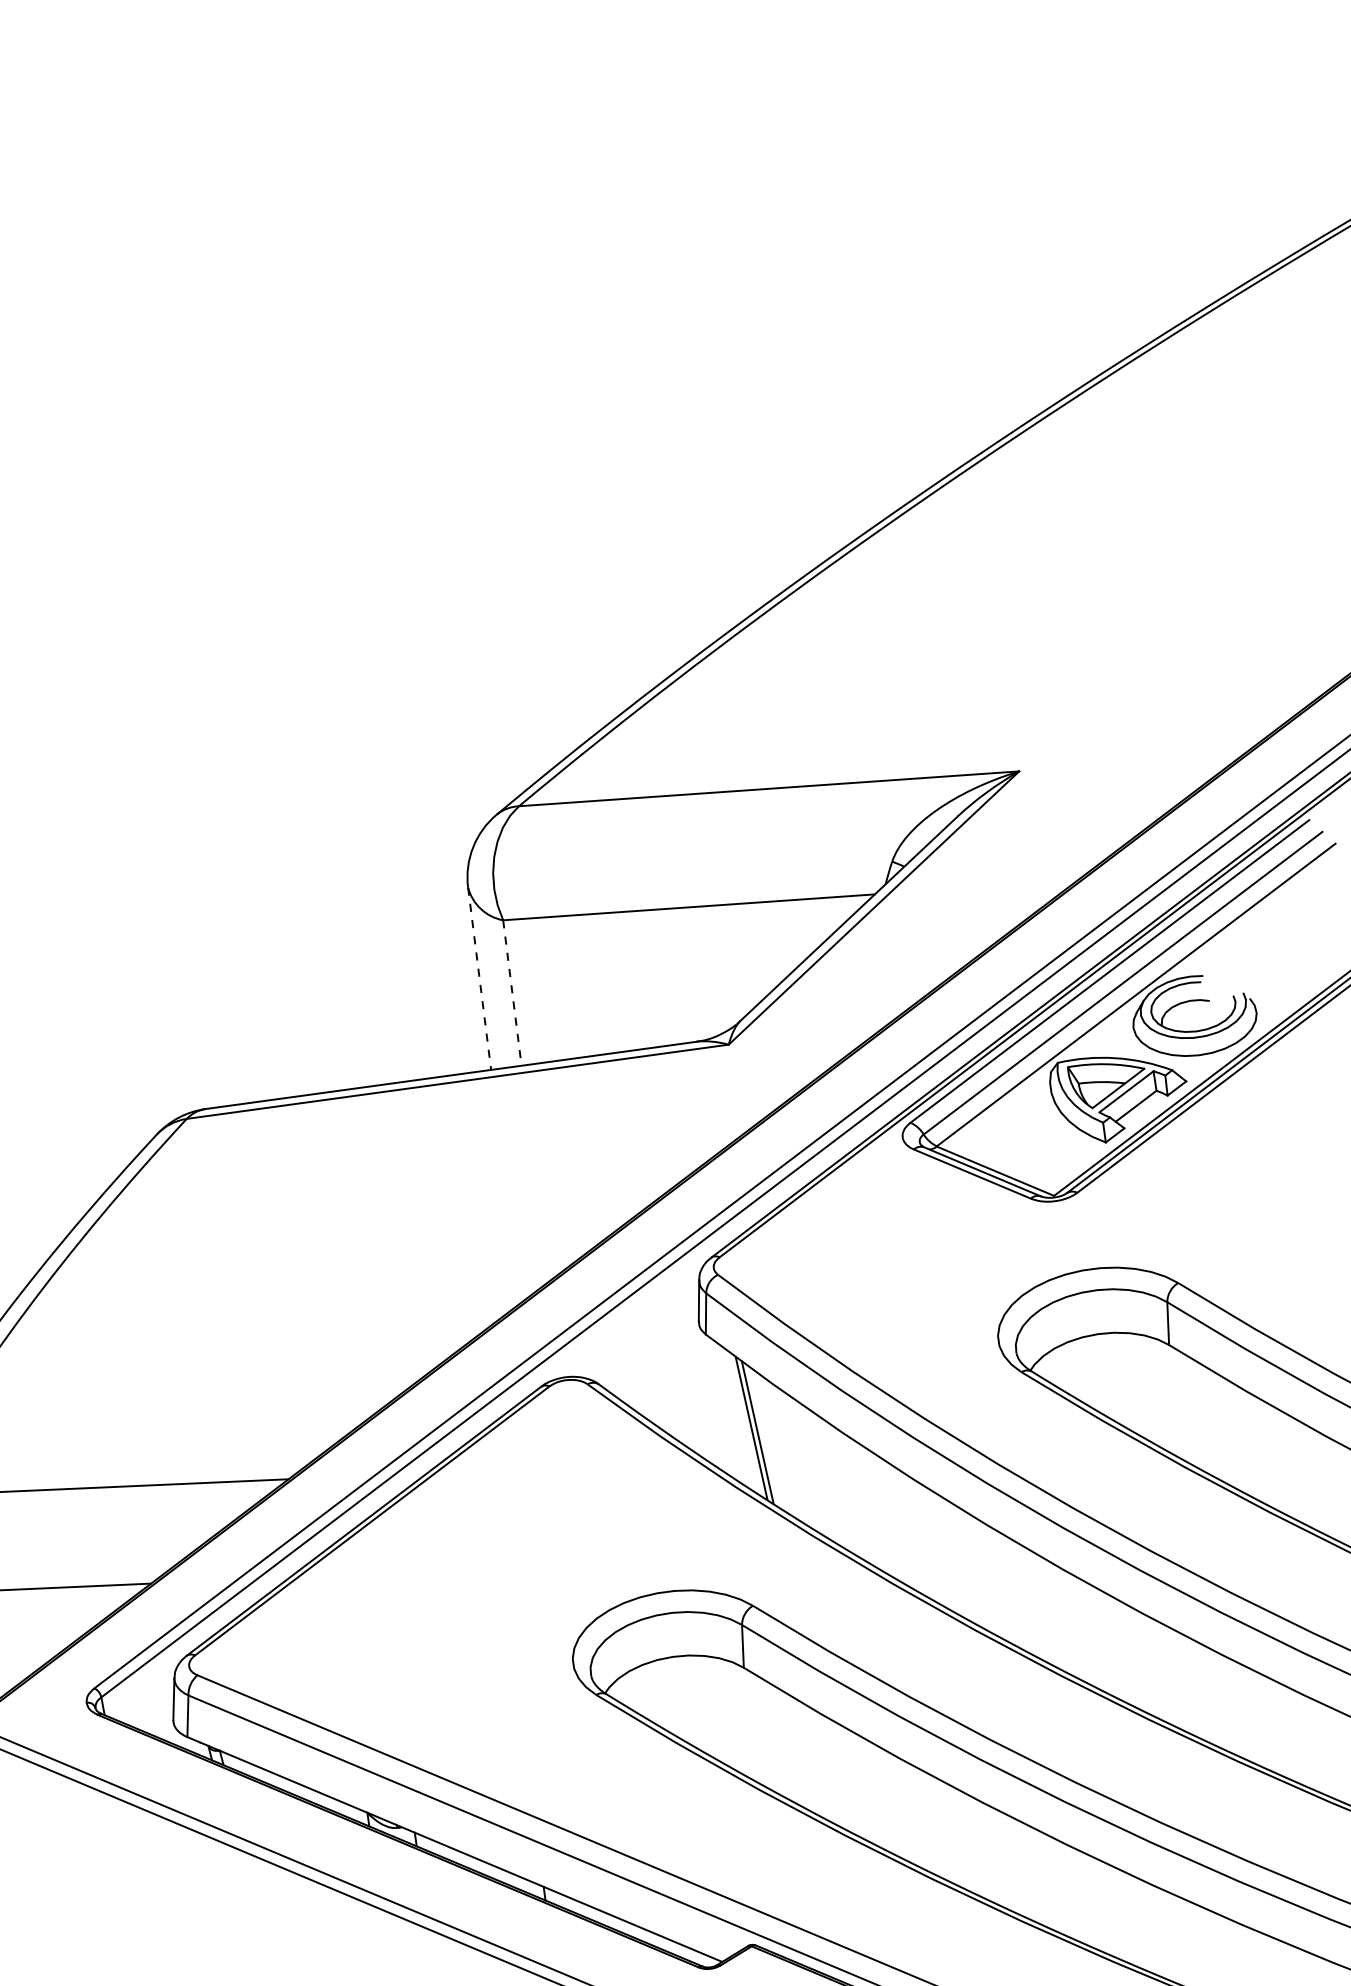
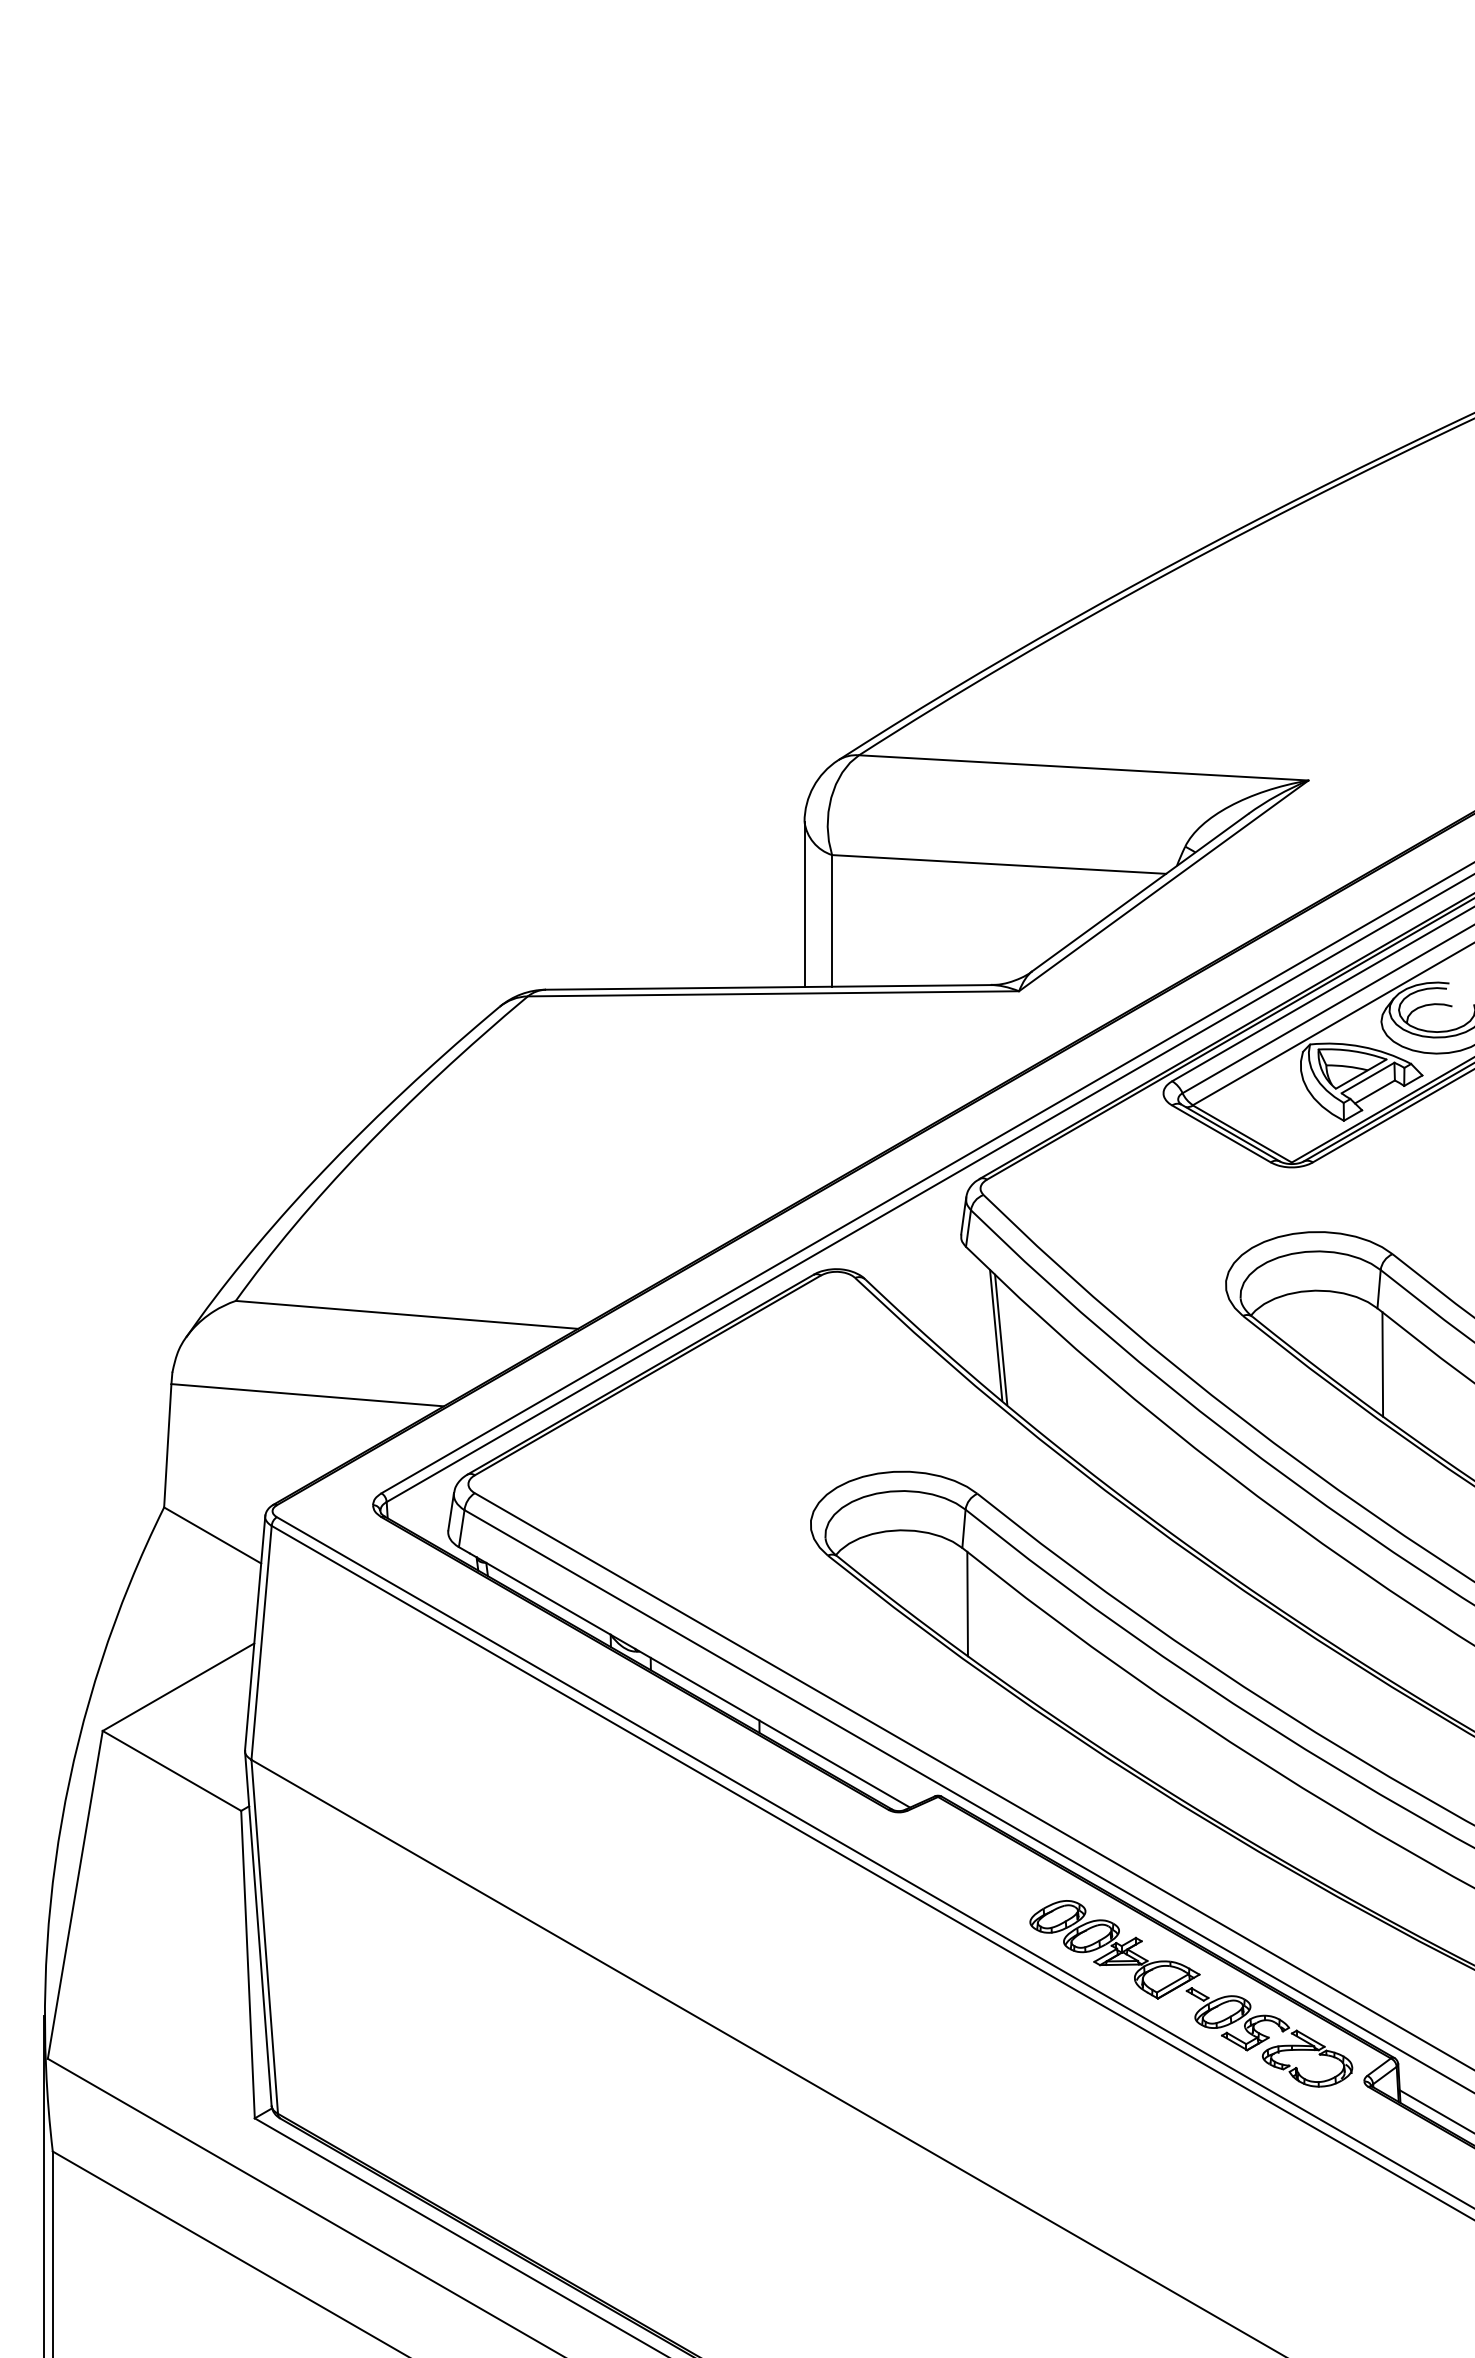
line: (479, 978) -> (804, 904), dashed -> solid
line: (512, 992) -> (832, 920), dashed -> solid
line: (1182, 1406) -> (1382, 1364), added
line: (757, 1728) -> (967, 1603), added

